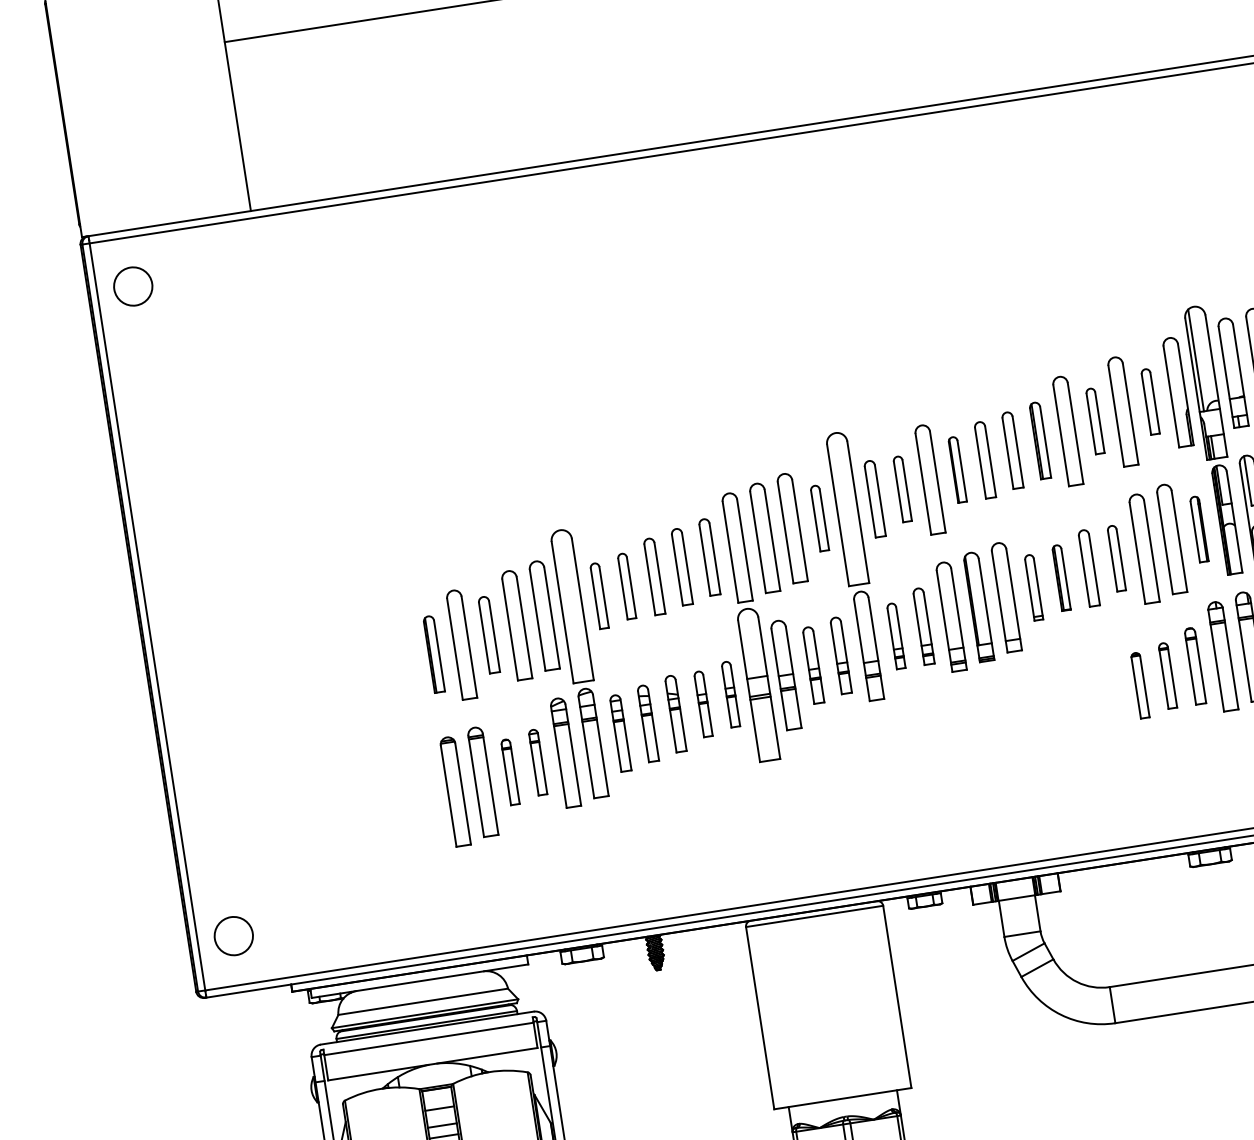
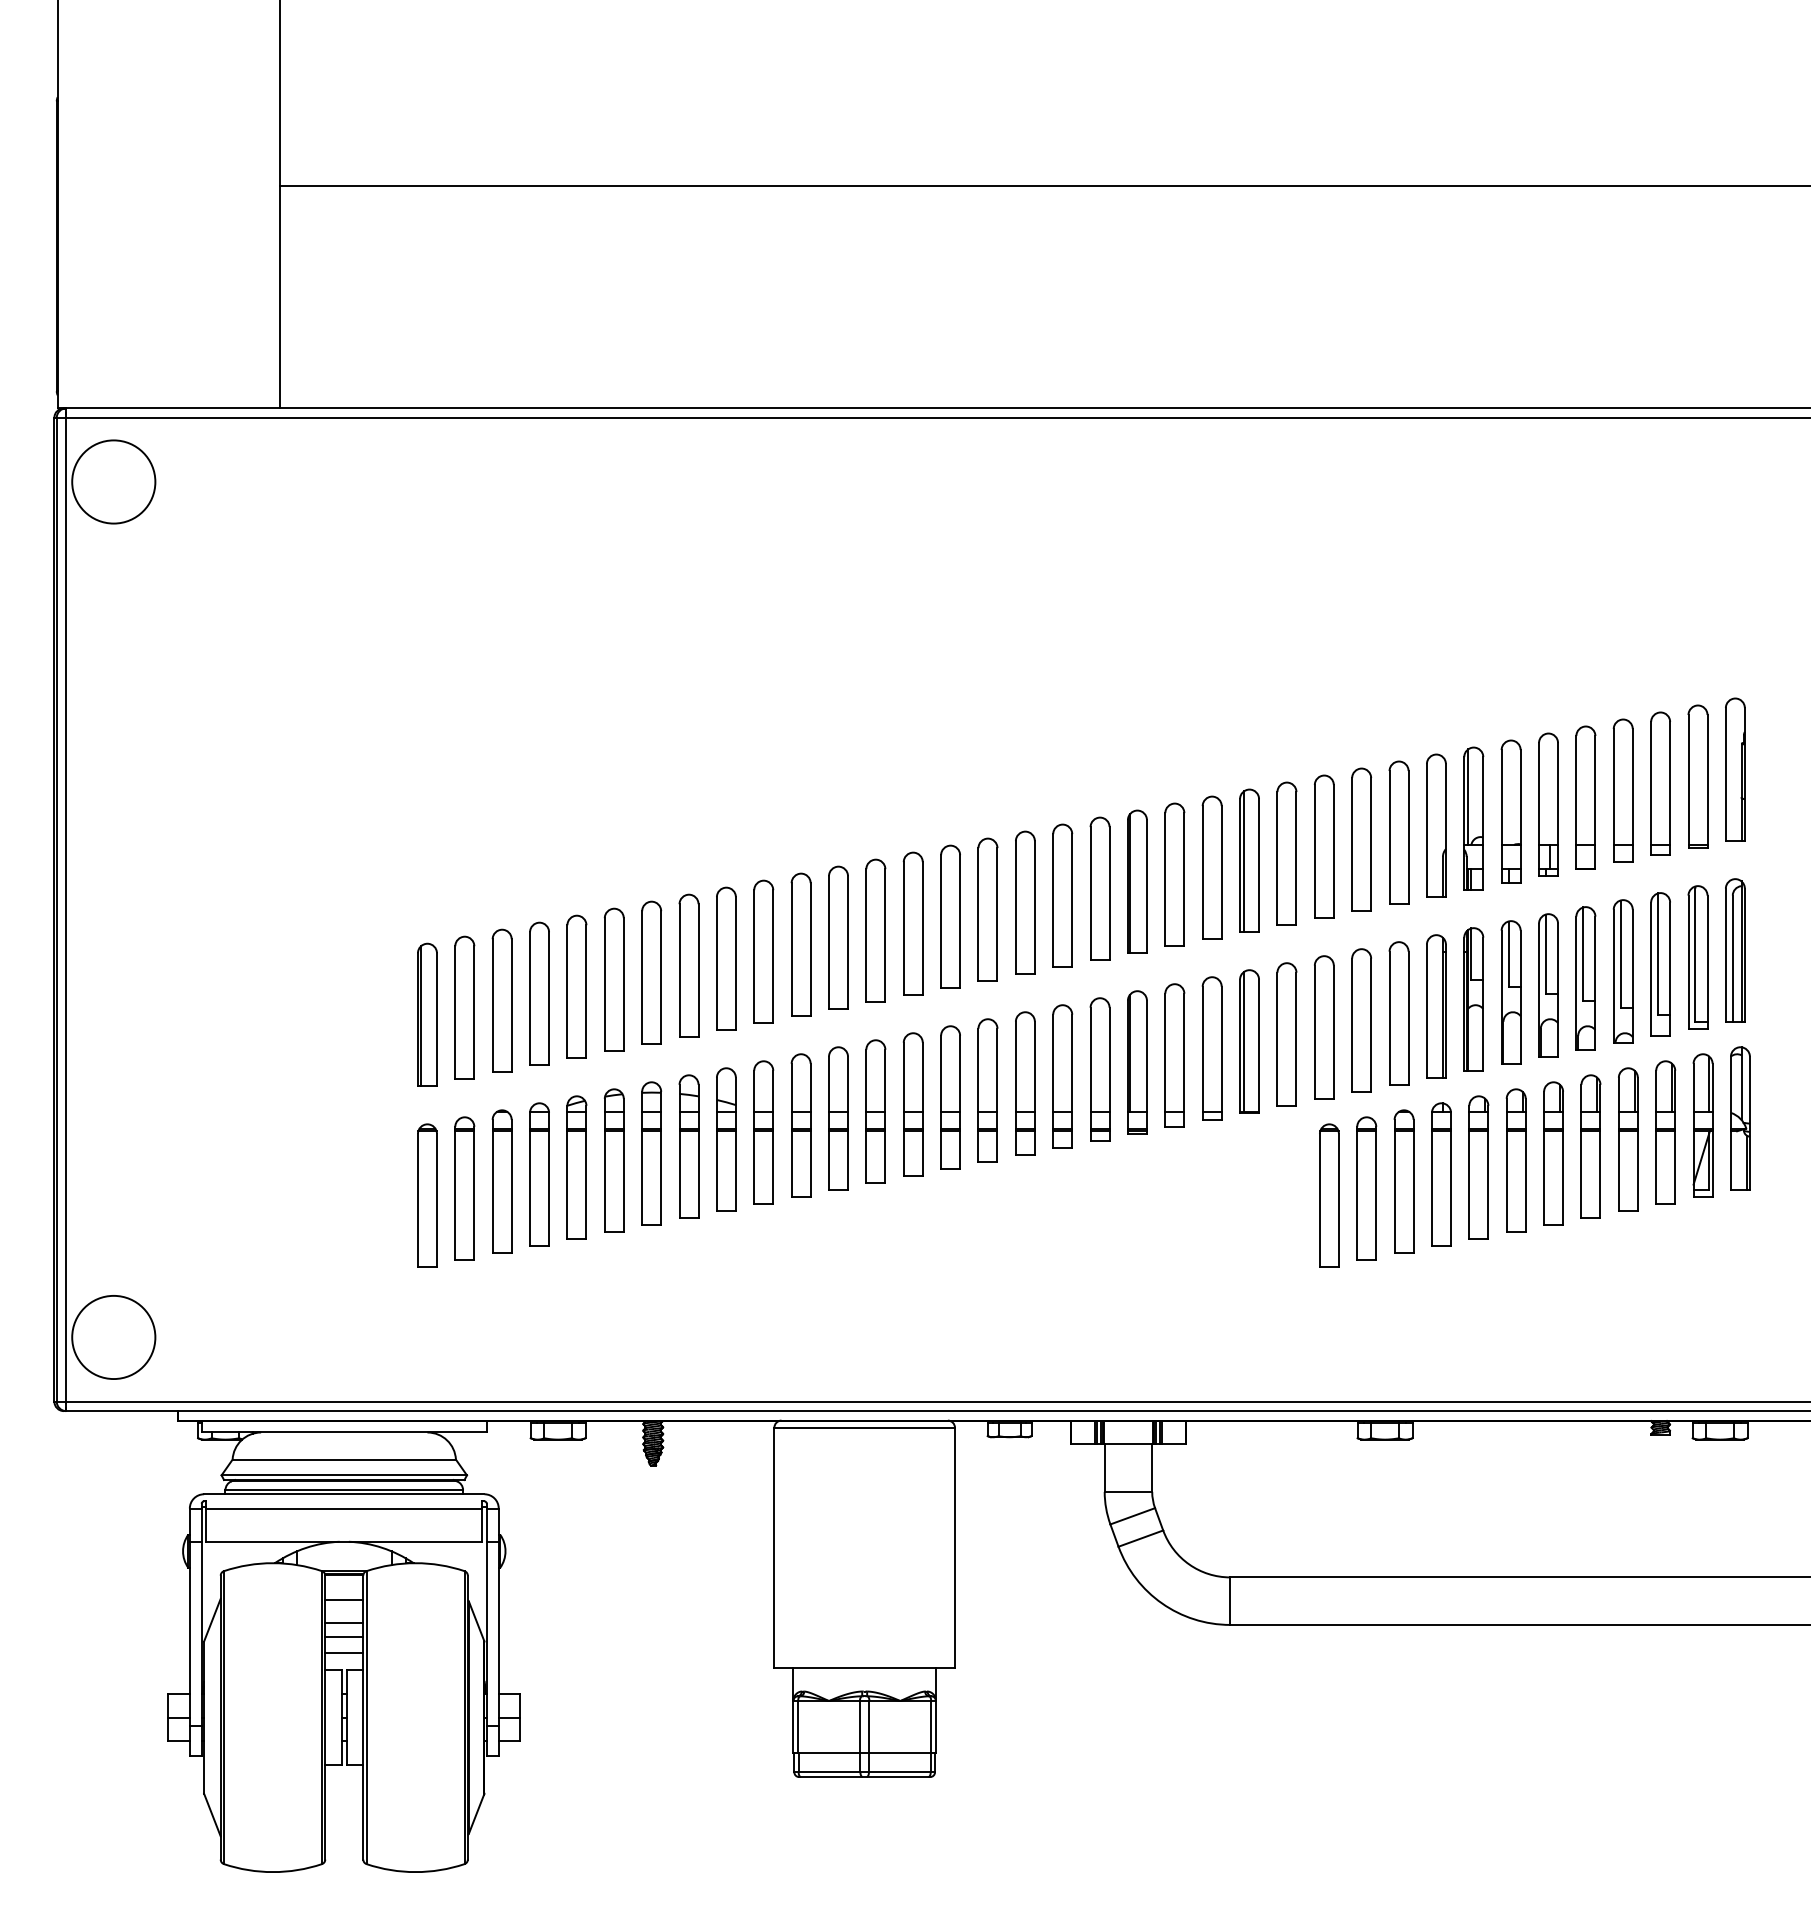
circle: (132, 286) -> (113, 481), size x1.67
part: (1205, 382) -> (1473, 818), size x0.71
part: (1150, 401) -> (1398, 832), size x1.67
part: (1094, 421) -> (1323, 846), size x1.67
part: (1040, 440) -> (1249, 860), size x1.43
part: (1012, 450) -> (1211, 867), size x1.43
part: (984, 459) -> (1174, 874), size x1.43
part: (957, 469) -> (1137, 881), size x1.67
part: (902, 489) -> (1062, 895), size x1.67
part: (875, 498) -> (1025, 902), size x1.43
part: (846, 508) -> (987, 909), size x0.71
part: (819, 518) -> (950, 916), size x1.67
part: (1199, 529) -> (1436, 1006), size x1.67
part: (709, 557) -> (800, 944), size x1.43
part: (1116, 558) -> (1324, 1027), size x1.67
part: (681, 566) -> (763, 951), size x1.43
part: (1088, 568) -> (1286, 1034), size x1.43
part: (654, 576) -> (726, 958), size x1.43
part: (1061, 577) -> (1249, 1041), size x1.67
part: (626, 586) -> (688, 965), size x1.67
part: (1033, 587) -> (1211, 1048), size x1.67
part: (599, 595) -> (651, 972), size x1.67
part: (571, 605) -> (613, 979), size x0.71
part: (923, 626) -> (1062, 1076), size x1.43
part: (488, 634) -> (501, 1000), size x1.43
part: (896, 636) -> (1025, 1083), size x1.67
part: (434, 654) -> (427, 1014), size x1.43
part: (840, 655) -> (950, 1097), size x1.43
part: (812, 665) -> (912, 1104), size x1.43
part: (1194, 666) -> (1403, 1181), size x1.43
part: (1167, 675) -> (1366, 1188), size x1.67
part: (758, 684) -> (838, 1118), size x0.71
part: (1140, 685) -> (1329, 1195), size x1.67
part: (730, 694) -> (800, 1125), size x1.67
part: (703, 704) -> (763, 1132), size x1.67
part: (675, 713) -> (726, 1139), size x1.43
part: (647, 723) -> (688, 1146), size x1.43
part: (620, 733) -> (651, 1153), size x1.43
part: (537, 762) -> (539, 1174), size x1.67
part: (509, 772) -> (501, 1181), size x1.67
circle: (233, 936) -> (113, 1337), size x1.67

